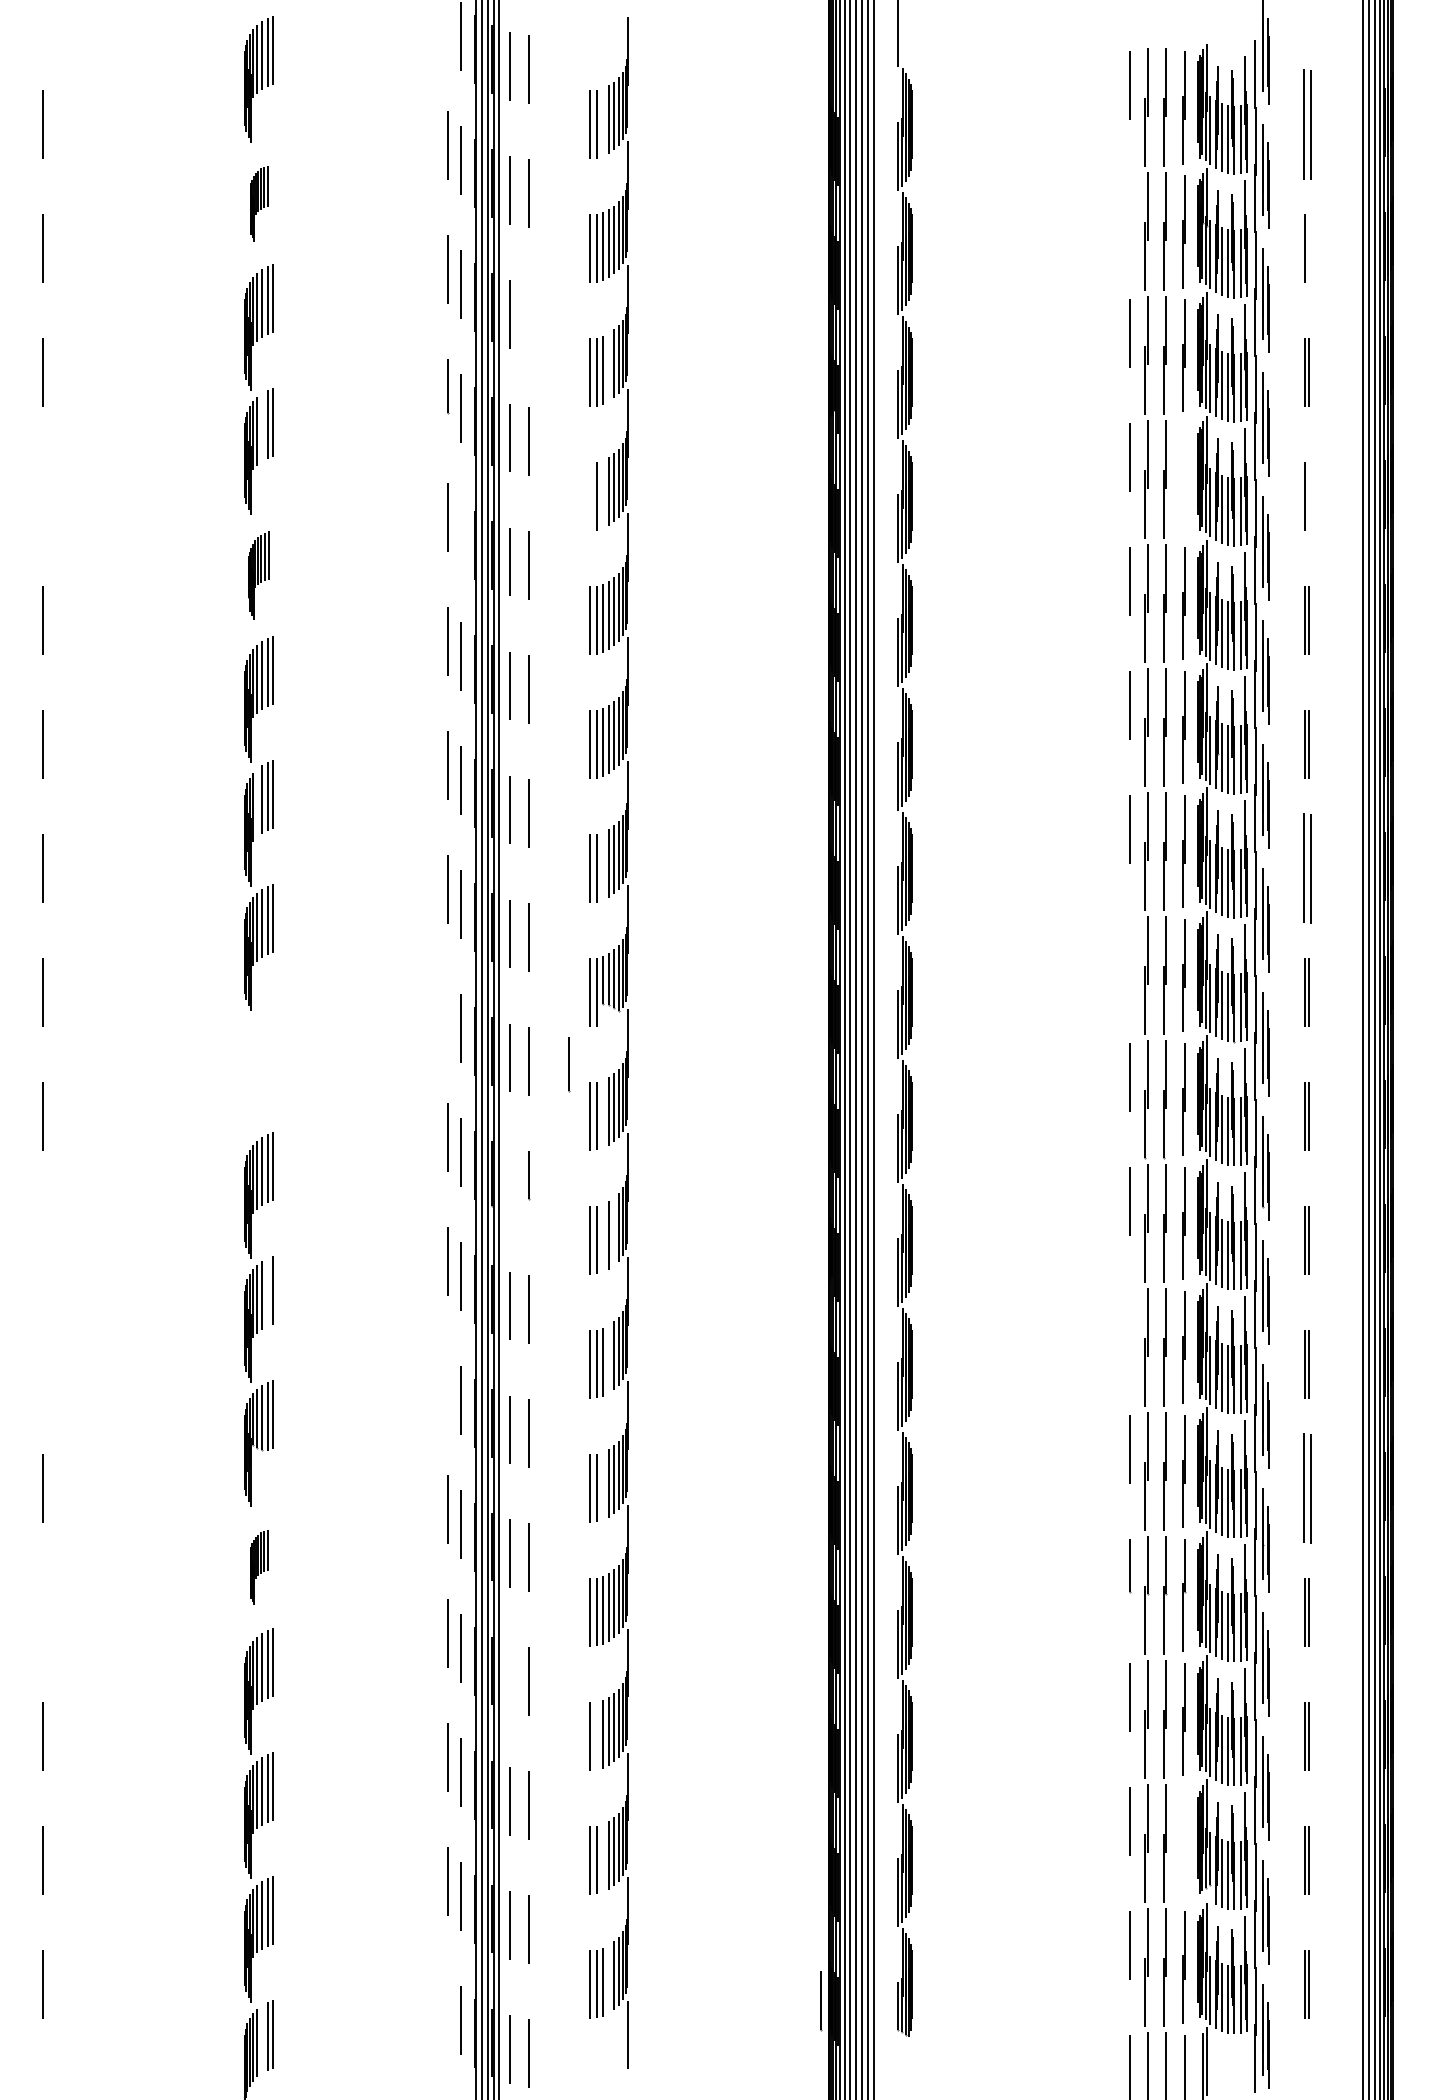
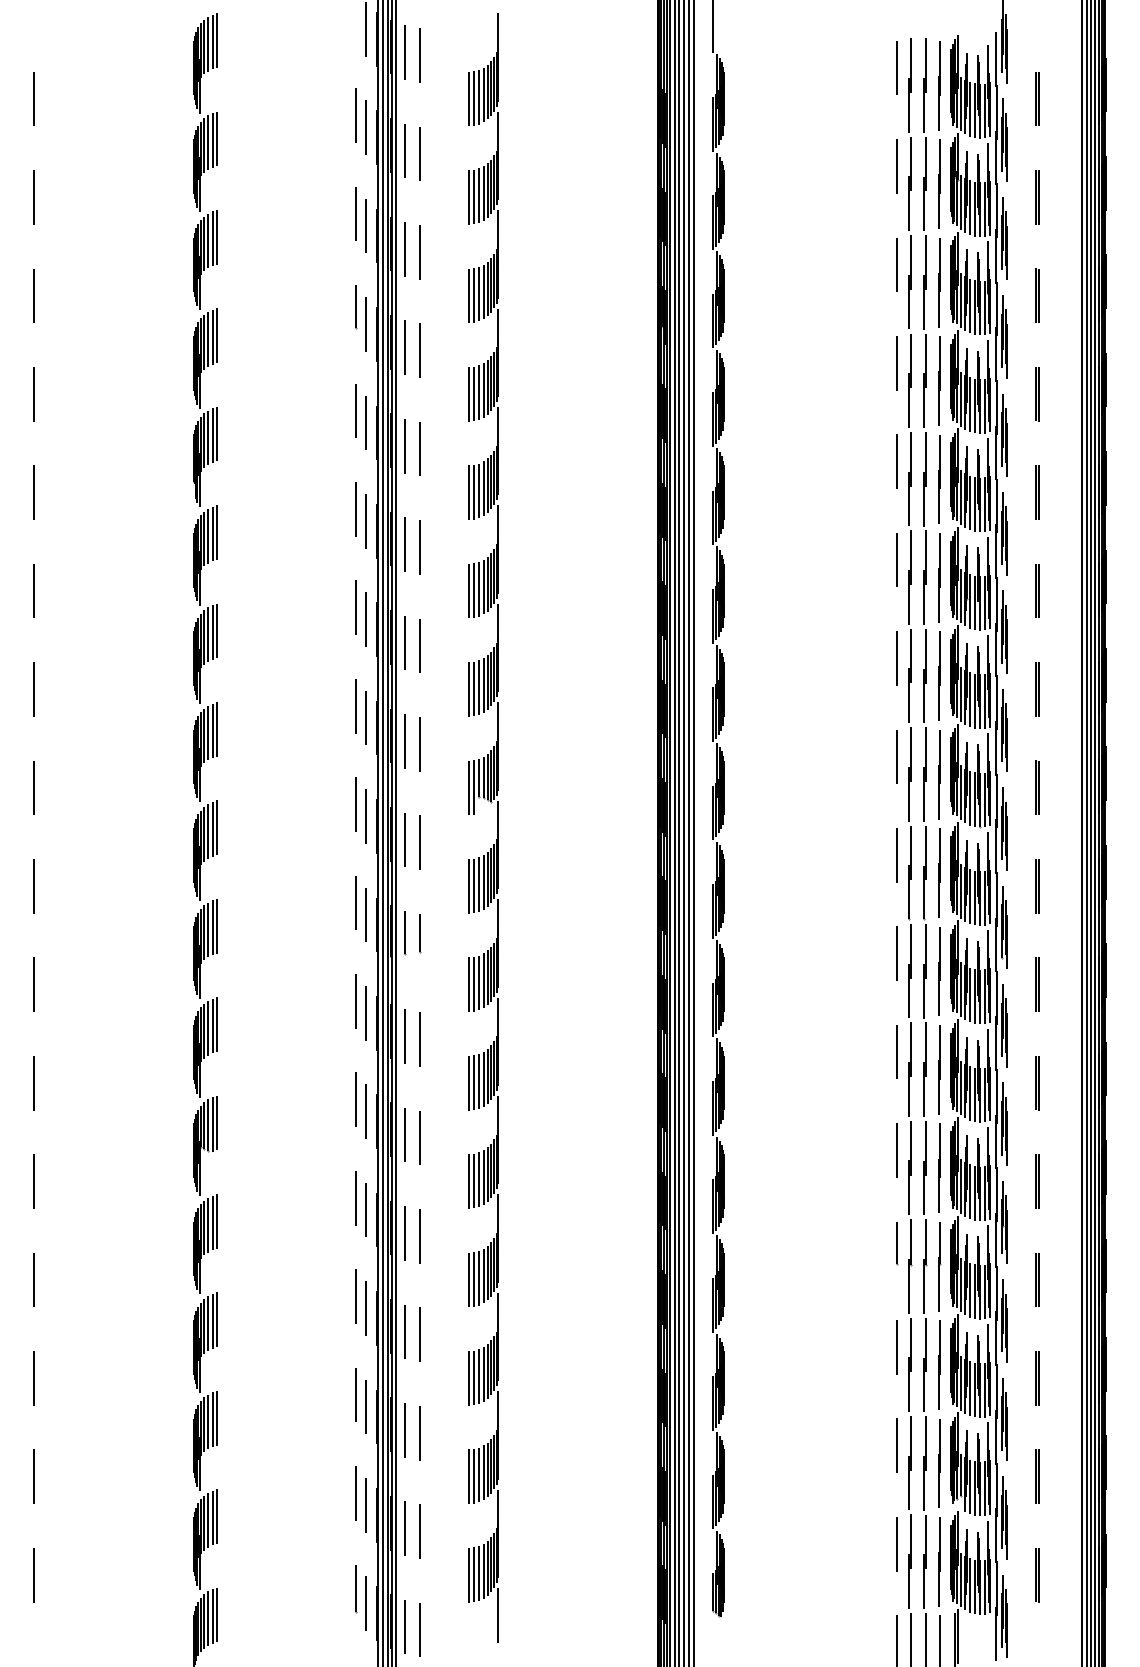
line: (603, 121) -> (479, 96), added
part: (1306, 124) -> (1037, 98), size x0.62
part: (258, 203) -> (205, 161), size x1.67
line: (1129, 209) -> (896, 166), added
line: (1309, 248) -> (1039, 197), added
line: (529, 317) -> (420, 252), added
line: (609, 367) -> (483, 291), added
line: (262, 427) -> (208, 339), added
part: (1183, 479) -> (939, 380), added
line: (603, 493) -> (479, 391), added
line: (43, 496) -> (34, 394), added
line: (590, 496) -> (468, 394), added
line: (1309, 496) -> (1039, 394), added
line: (460, 532) -> (365, 422), added
part: (258, 575) -> (205, 456), size x1.43
line: (257, 802) -> (204, 637), added
line: (603, 865) -> (479, 687), added
part: (1306, 868) -> (1037, 689), size x0.62
line: (1129, 953) -> (896, 756), added
line: (447, 1013) -> (355, 804), added
line: (569, 1064) -> (405, 933), moved
part: (258, 1071) -> (205, 850), added
line: (603, 1113) -> (479, 883), added
line: (614, 1231) -> (487, 977), added
line: (603, 1237) -> (479, 982), added
line: (42, 1240) -> (33, 984), added
line: (267, 1292) -> (212, 1025), added
line: (1129, 1325) -> (896, 1052), added
line: (609, 1359) -> (483, 1079), added
line: (43, 1364) -> (34, 1083), added
line: (448, 1385) -> (356, 1099), added
line: (603, 1485) -> (479, 1179), added
part: (1306, 1488) -> (1037, 1181), size x0.62
part: (258, 1567) -> (205, 1244), size x1.67
line: (43, 1612) -> (34, 1279), added
line: (510, 1677) -> (405, 1331), added
line: (596, 1735) -> (473, 1377), added
part: (1183, 1843) -> (939, 1463), added
line: (603, 1857) -> (479, 1474), added
line: (609, 1979) -> (483, 1571), added
line: (821, 2001) -> (356, 1588), moved
line: (262, 2038) -> (208, 1618), added

